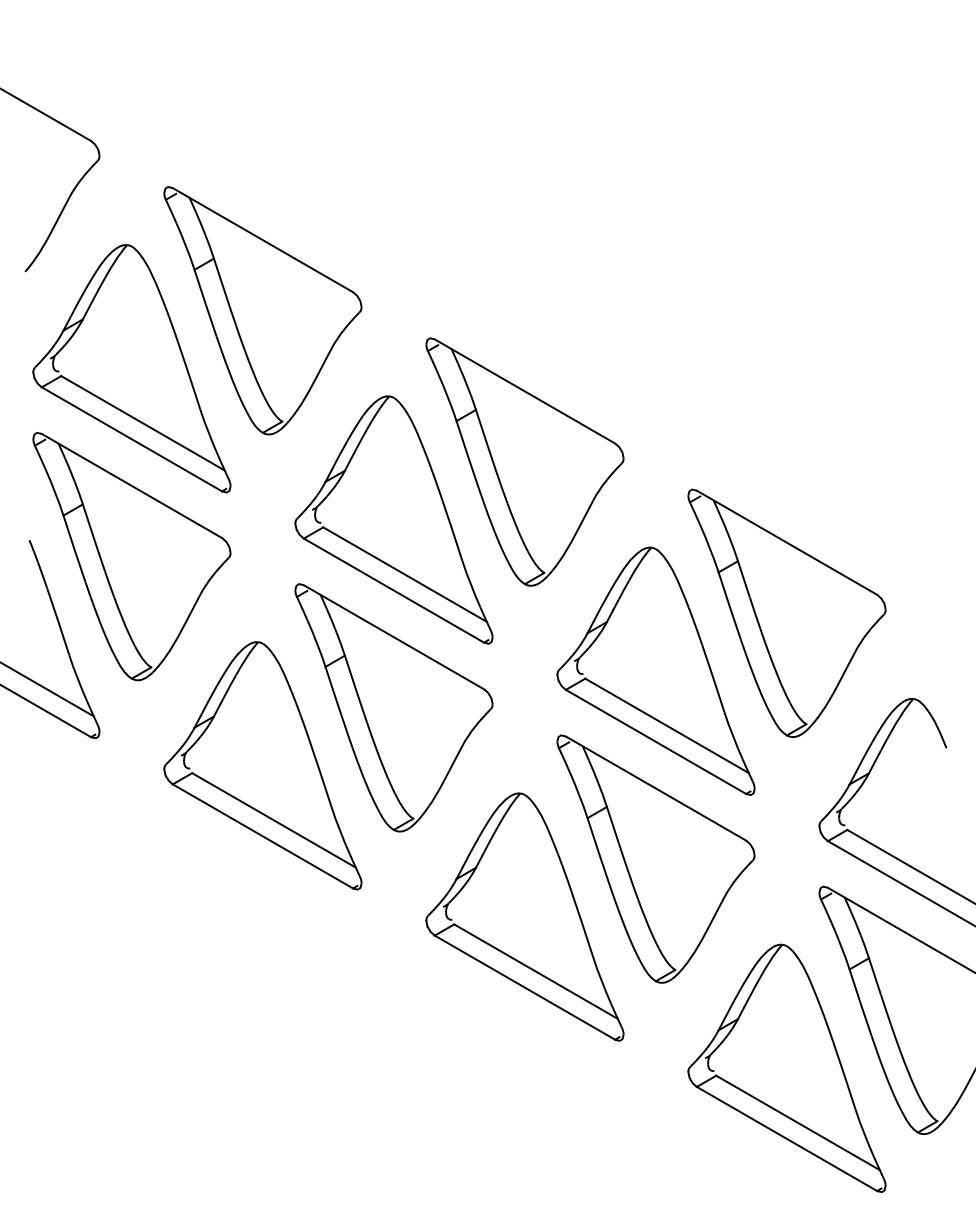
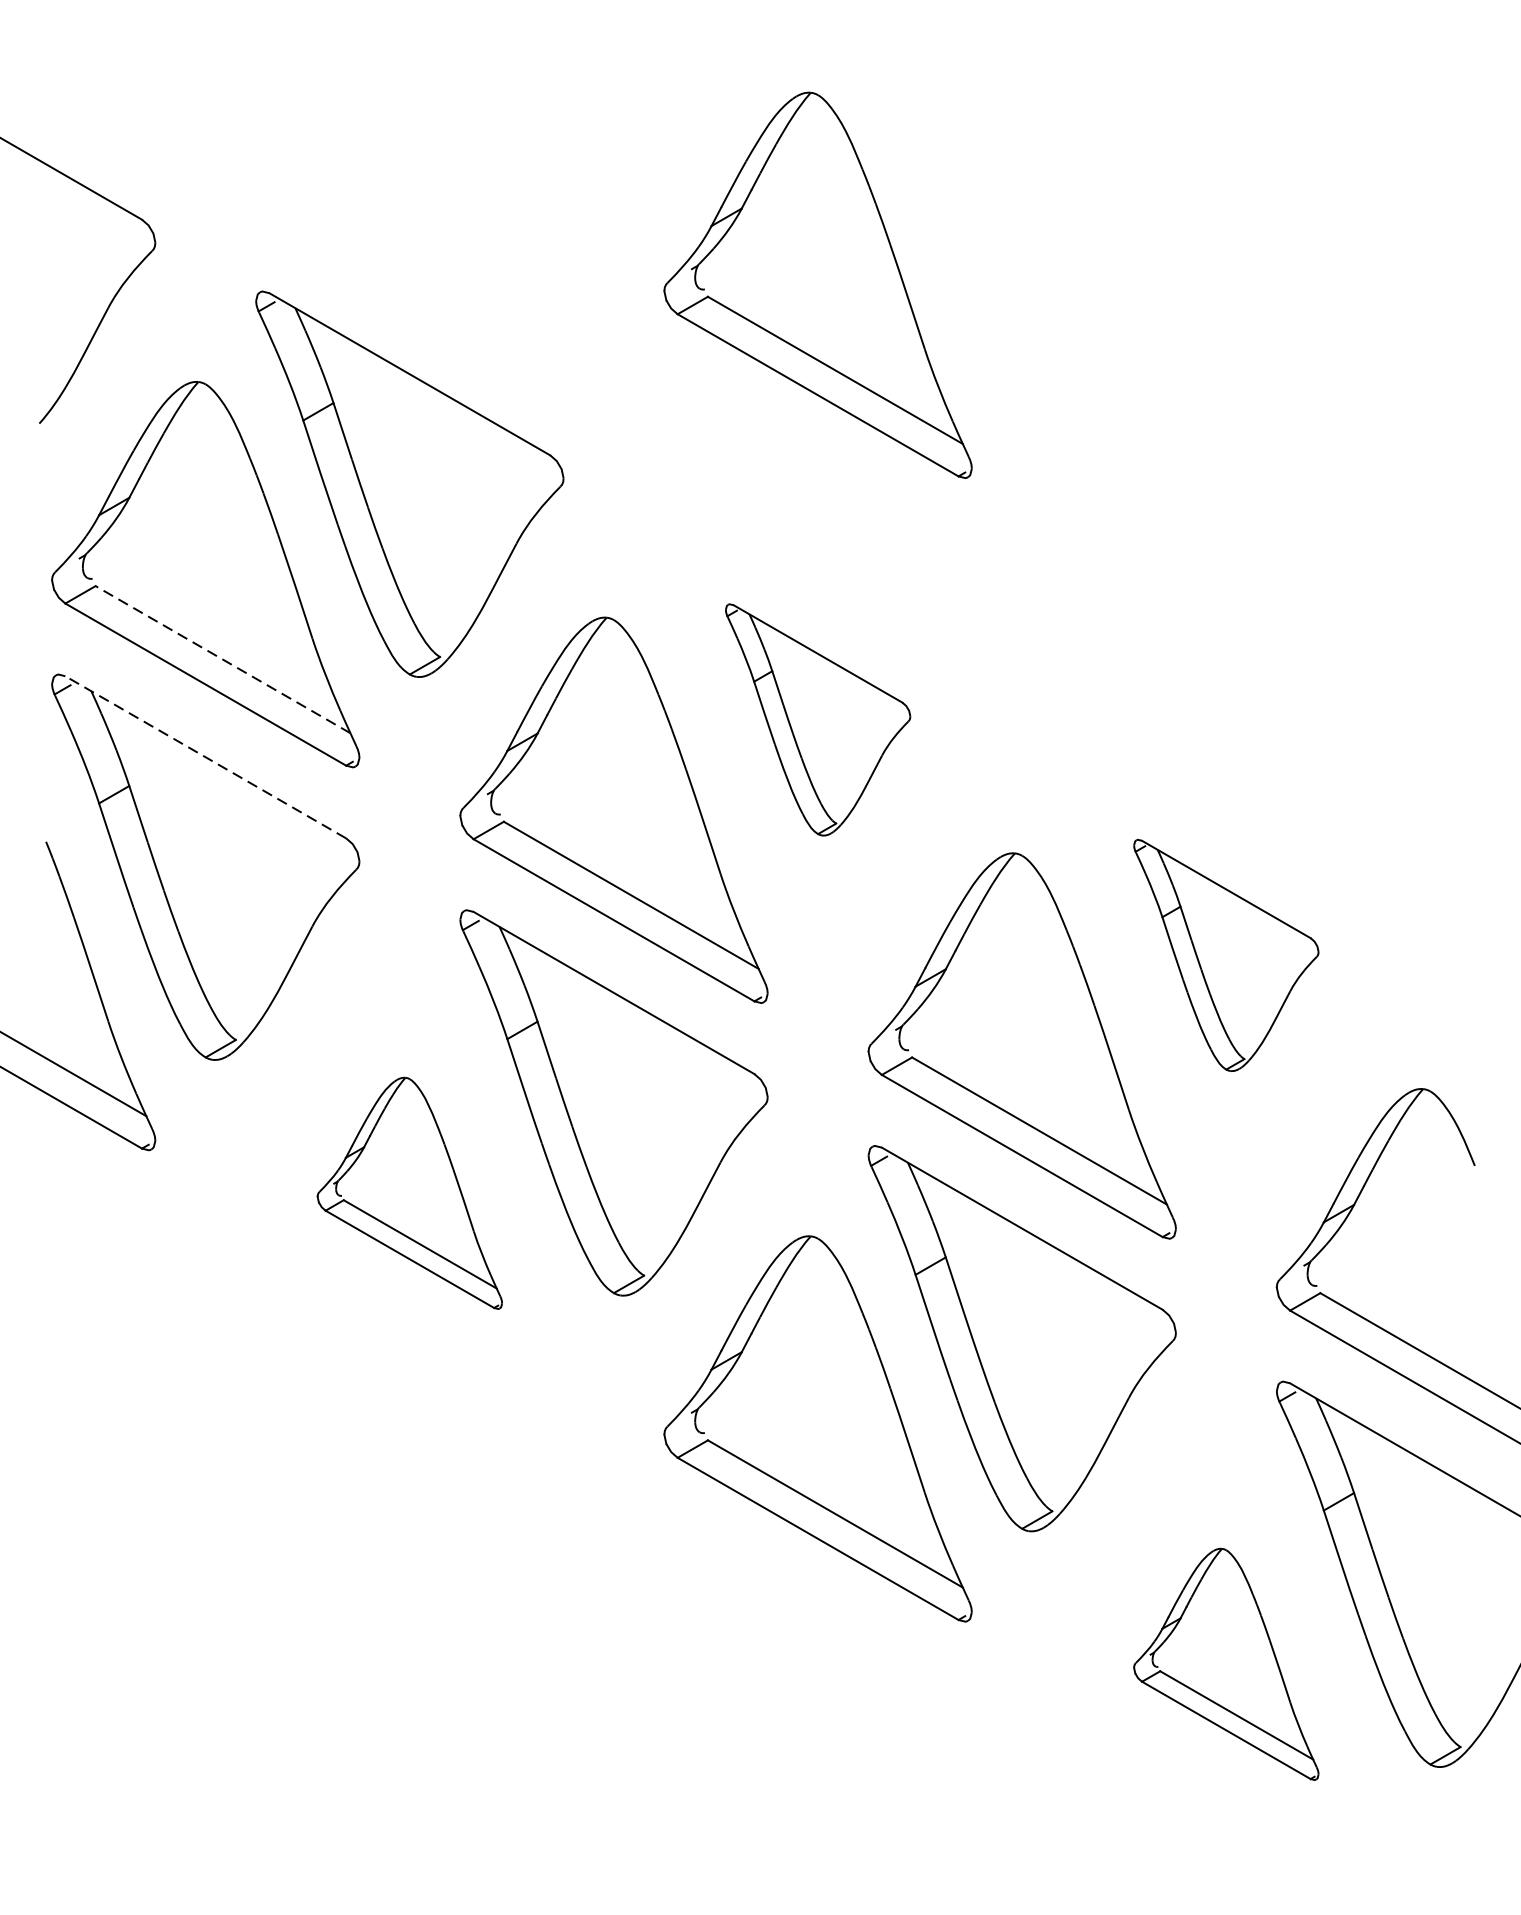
part: (524, 182) -> (817, 284), added
line: (142, 423) -> (222, 659), solid -> dashed
part: (524, 461) -> (817, 719), size x0.6
line: (131, 485) -> (205, 756), solid -> dashed
part: (786, 612) -> (1225, 954), size x0.6
part: (262, 765) -> (409, 1192), size x0.6
part: (786, 1067) -> (1225, 1663), size x0.6

